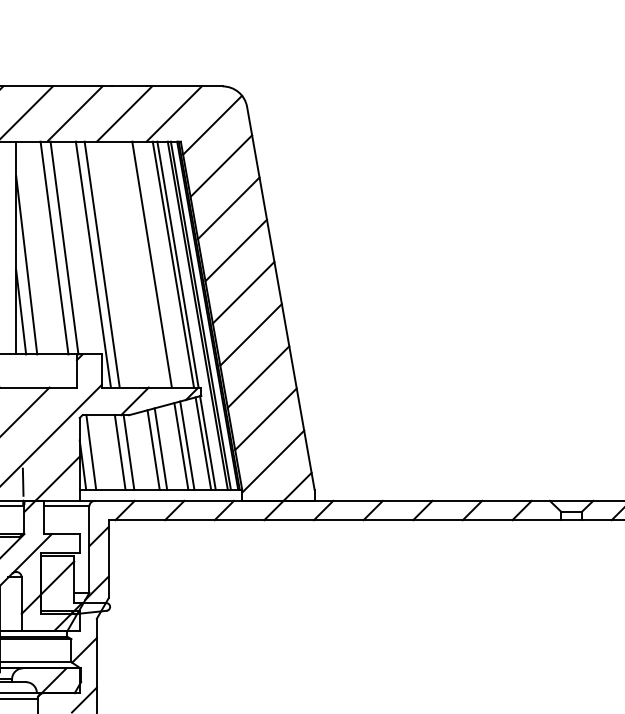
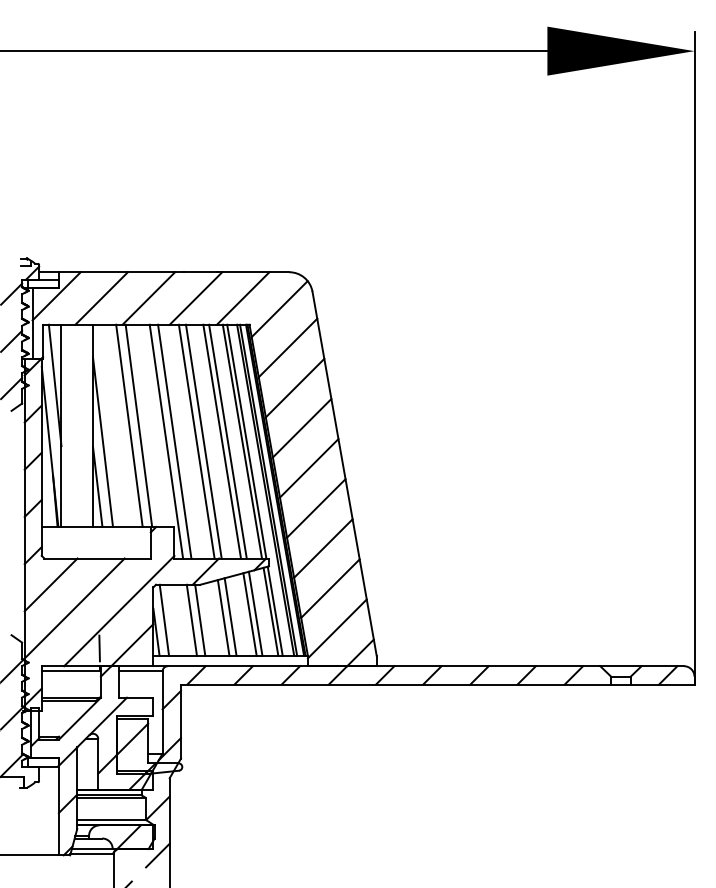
line: (125, 264) -> (196, 441), added
line: (132, 264) -> (203, 441), added
line: (157, 264) -> (227, 441), added

